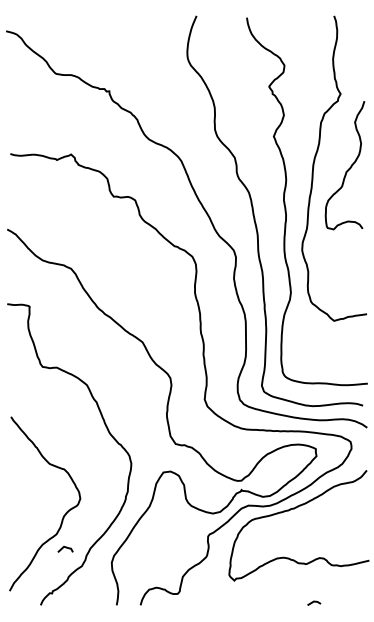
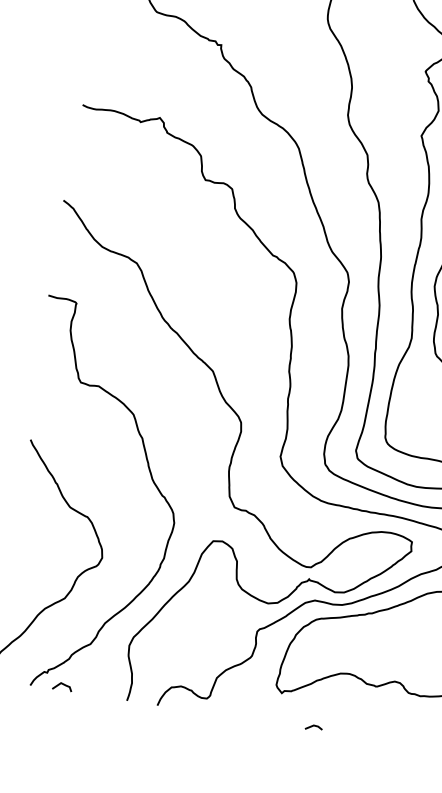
line: (65, 548) -> (62, 685), moved
line: (314, 602) -> (314, 726), moved

